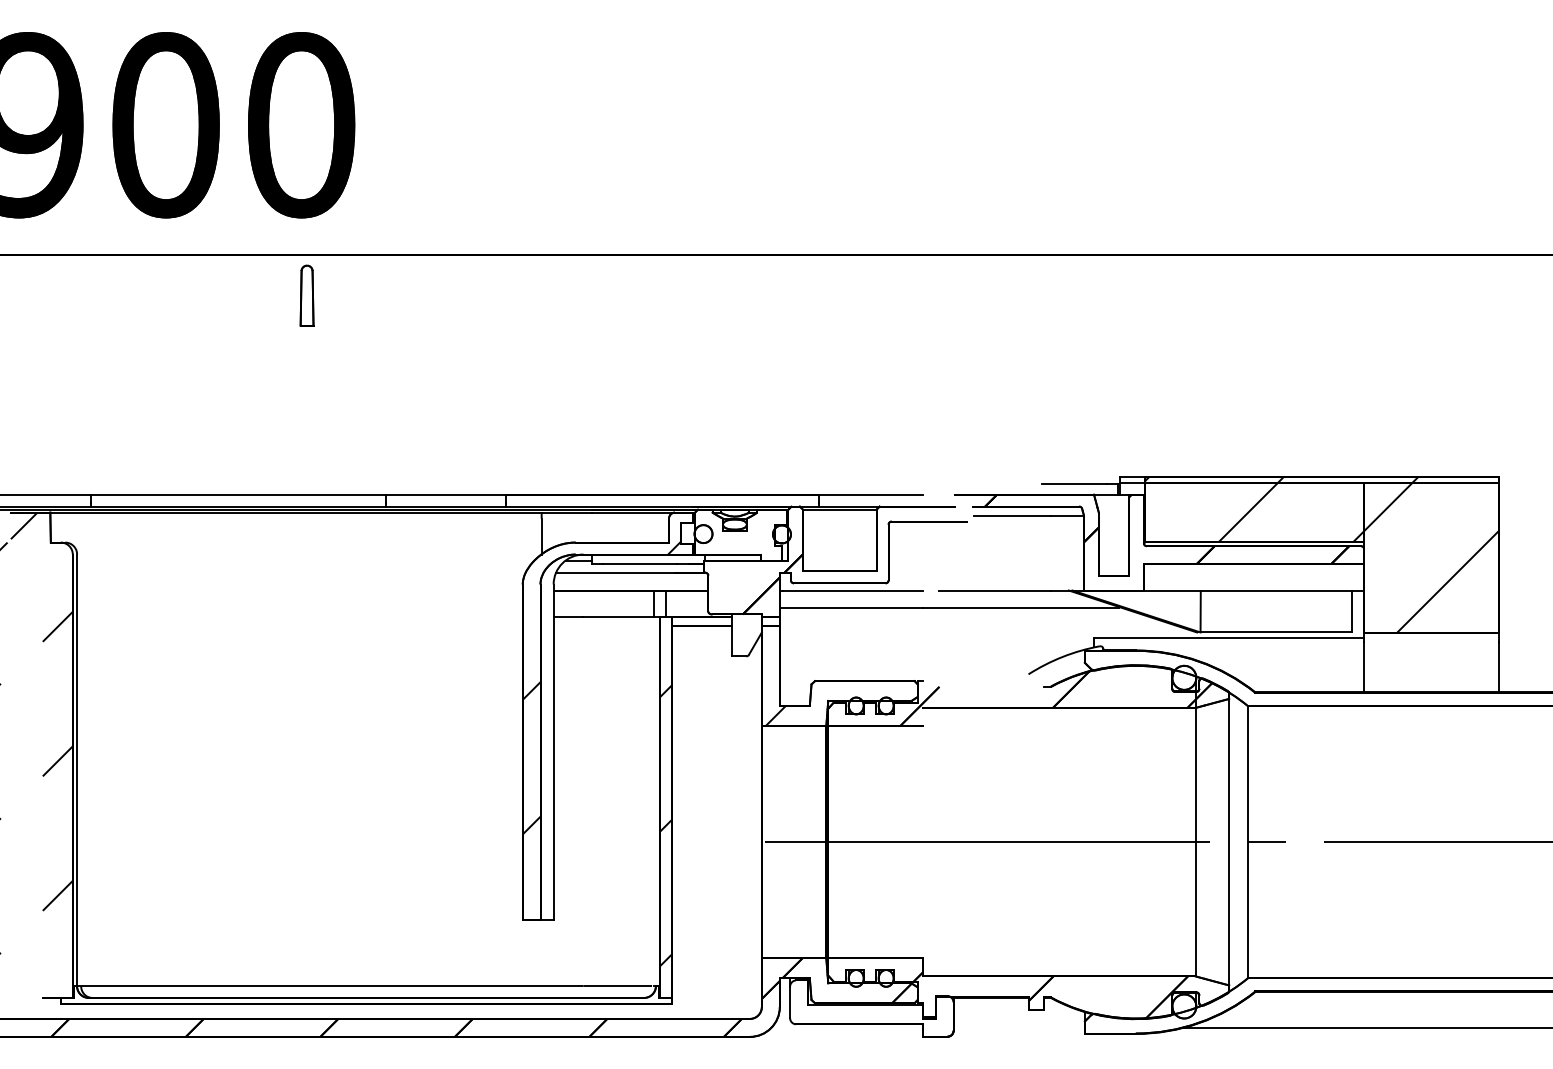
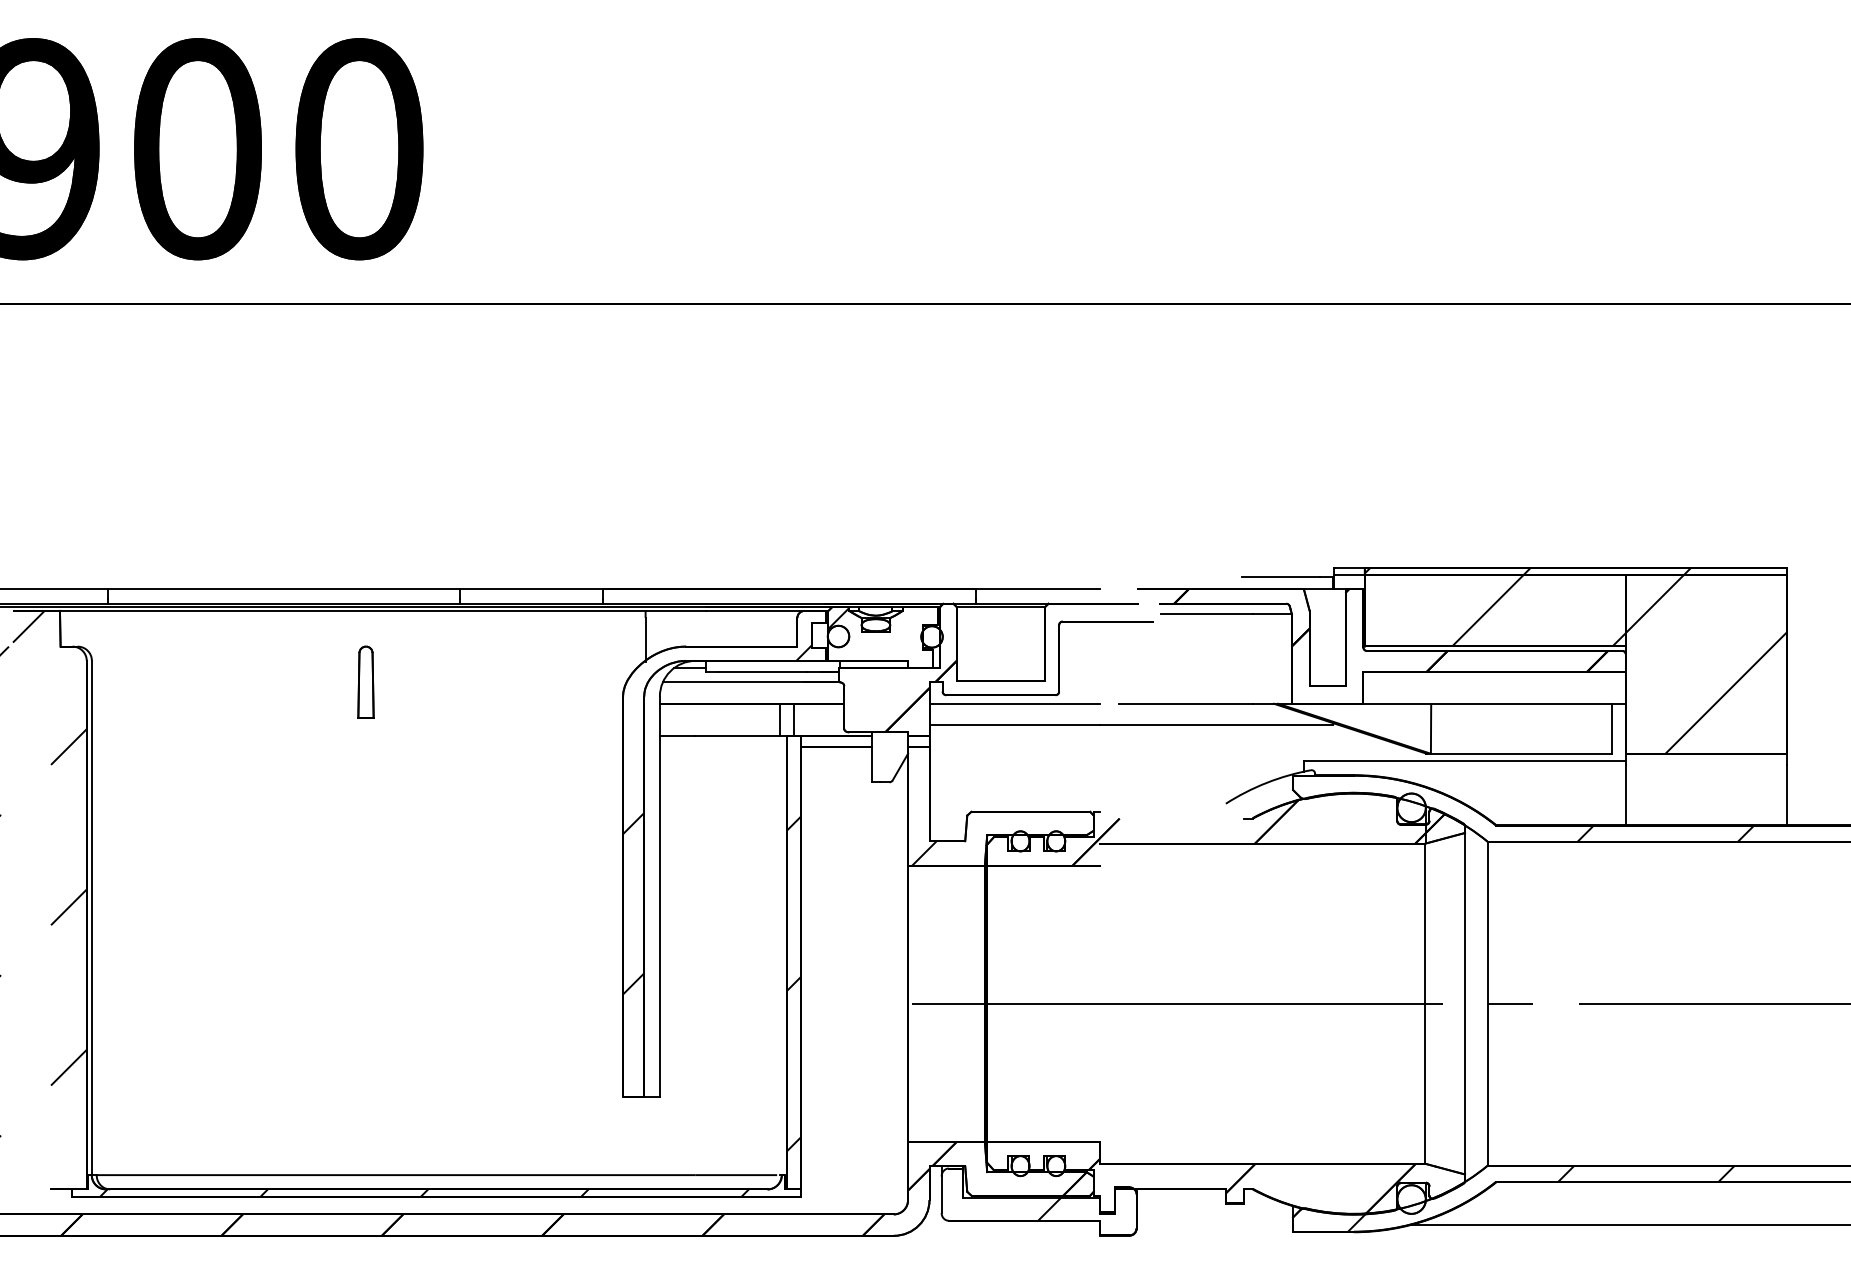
part: (306, 294) -> (365, 681), moved
hatch: (703, 518) -> (838, 618), added
hatch: (1397, 699) -> (1665, 833), added
hatch: (356, 1000) -> (424, 1192), added
hatch: (1293, 1005) -> (1541, 1198), added
hatch: (880, 1013) -> (1049, 1208), added

